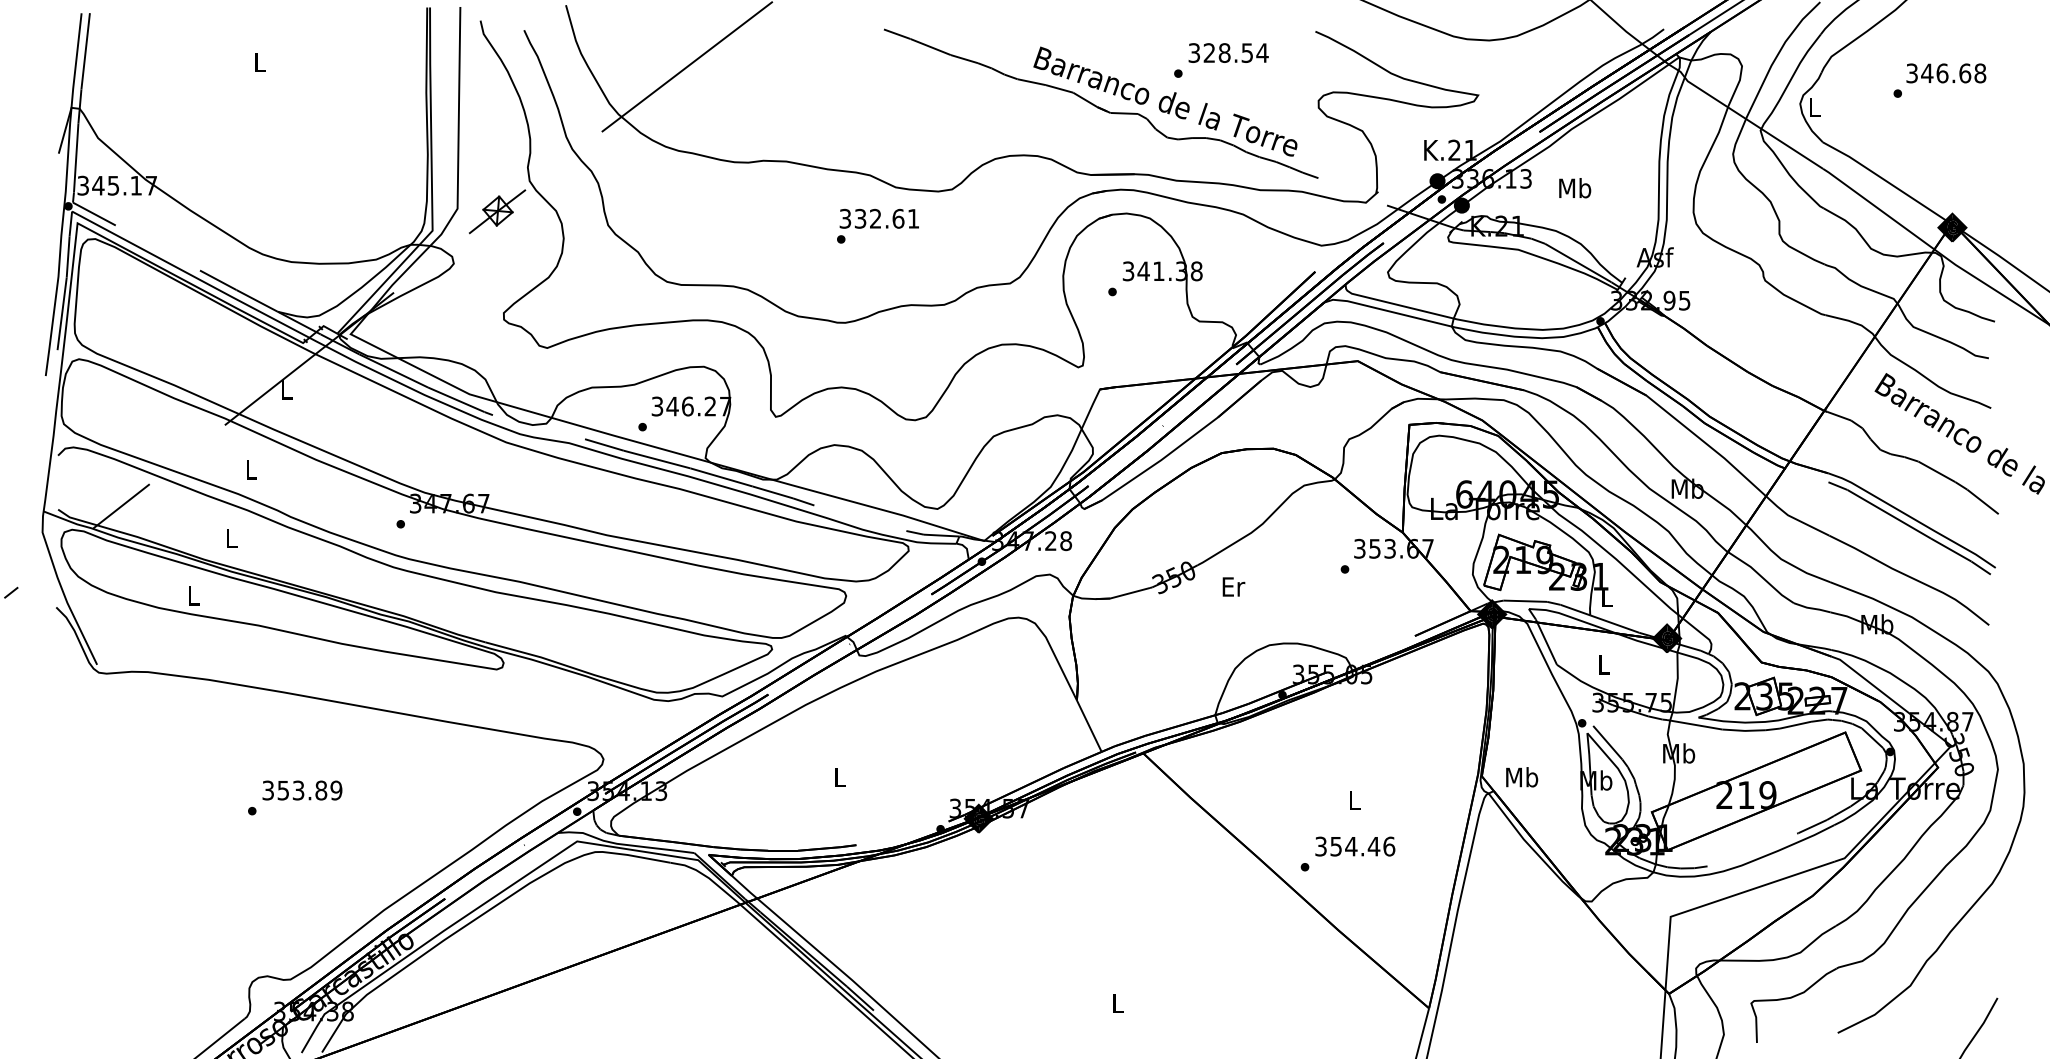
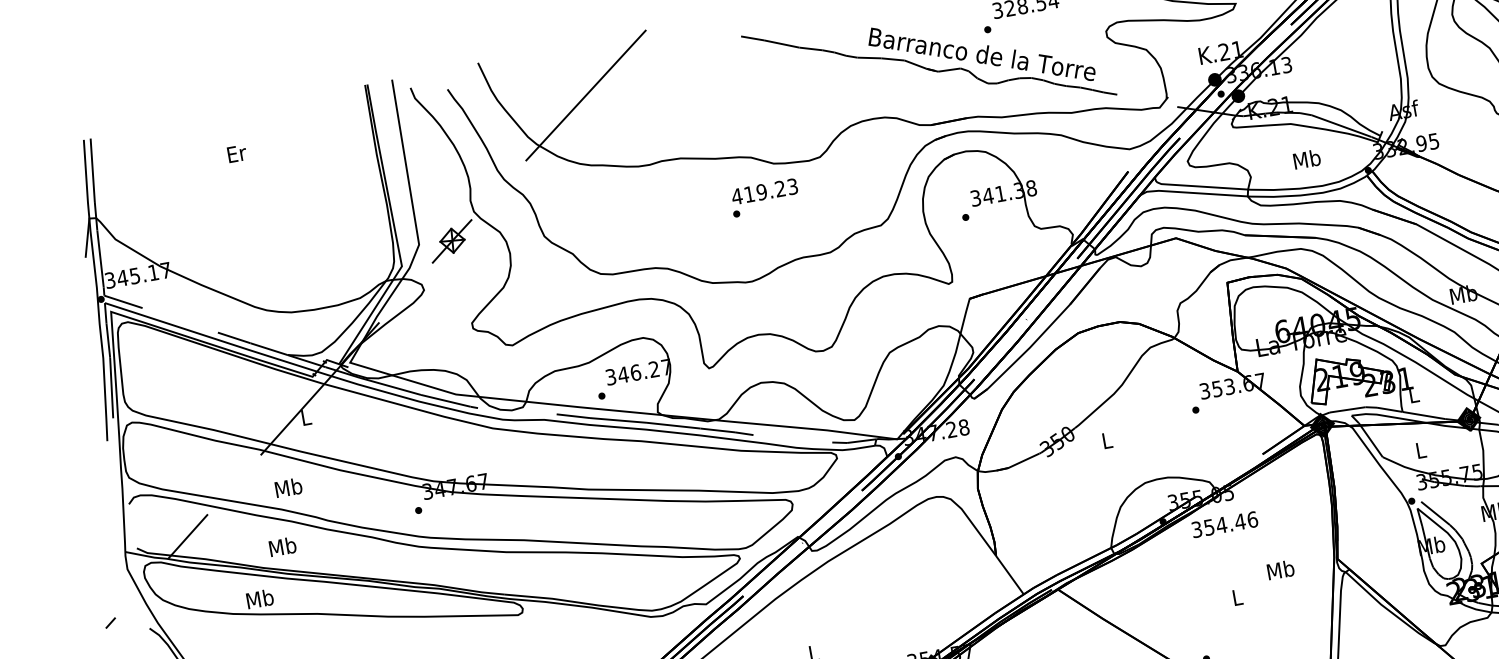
text: (260, 61) -> (236, 153), L -> Er
text: (1575, 188) -> (1307, 159), moved
text: (879, 218) -> (764, 191), 332.61 -> 419.23
text: (251, 469) -> (288, 487), L -> Mb
text: (231, 538) -> (282, 546), L -> Mb
text: (1233, 586) -> (1107, 440), Er -> L
text: (193, 595) -> (259, 598), L -> Mb
text: (1522, 777) -> (1281, 570), moved
text: (1355, 846) -> (1225, 524), moved

